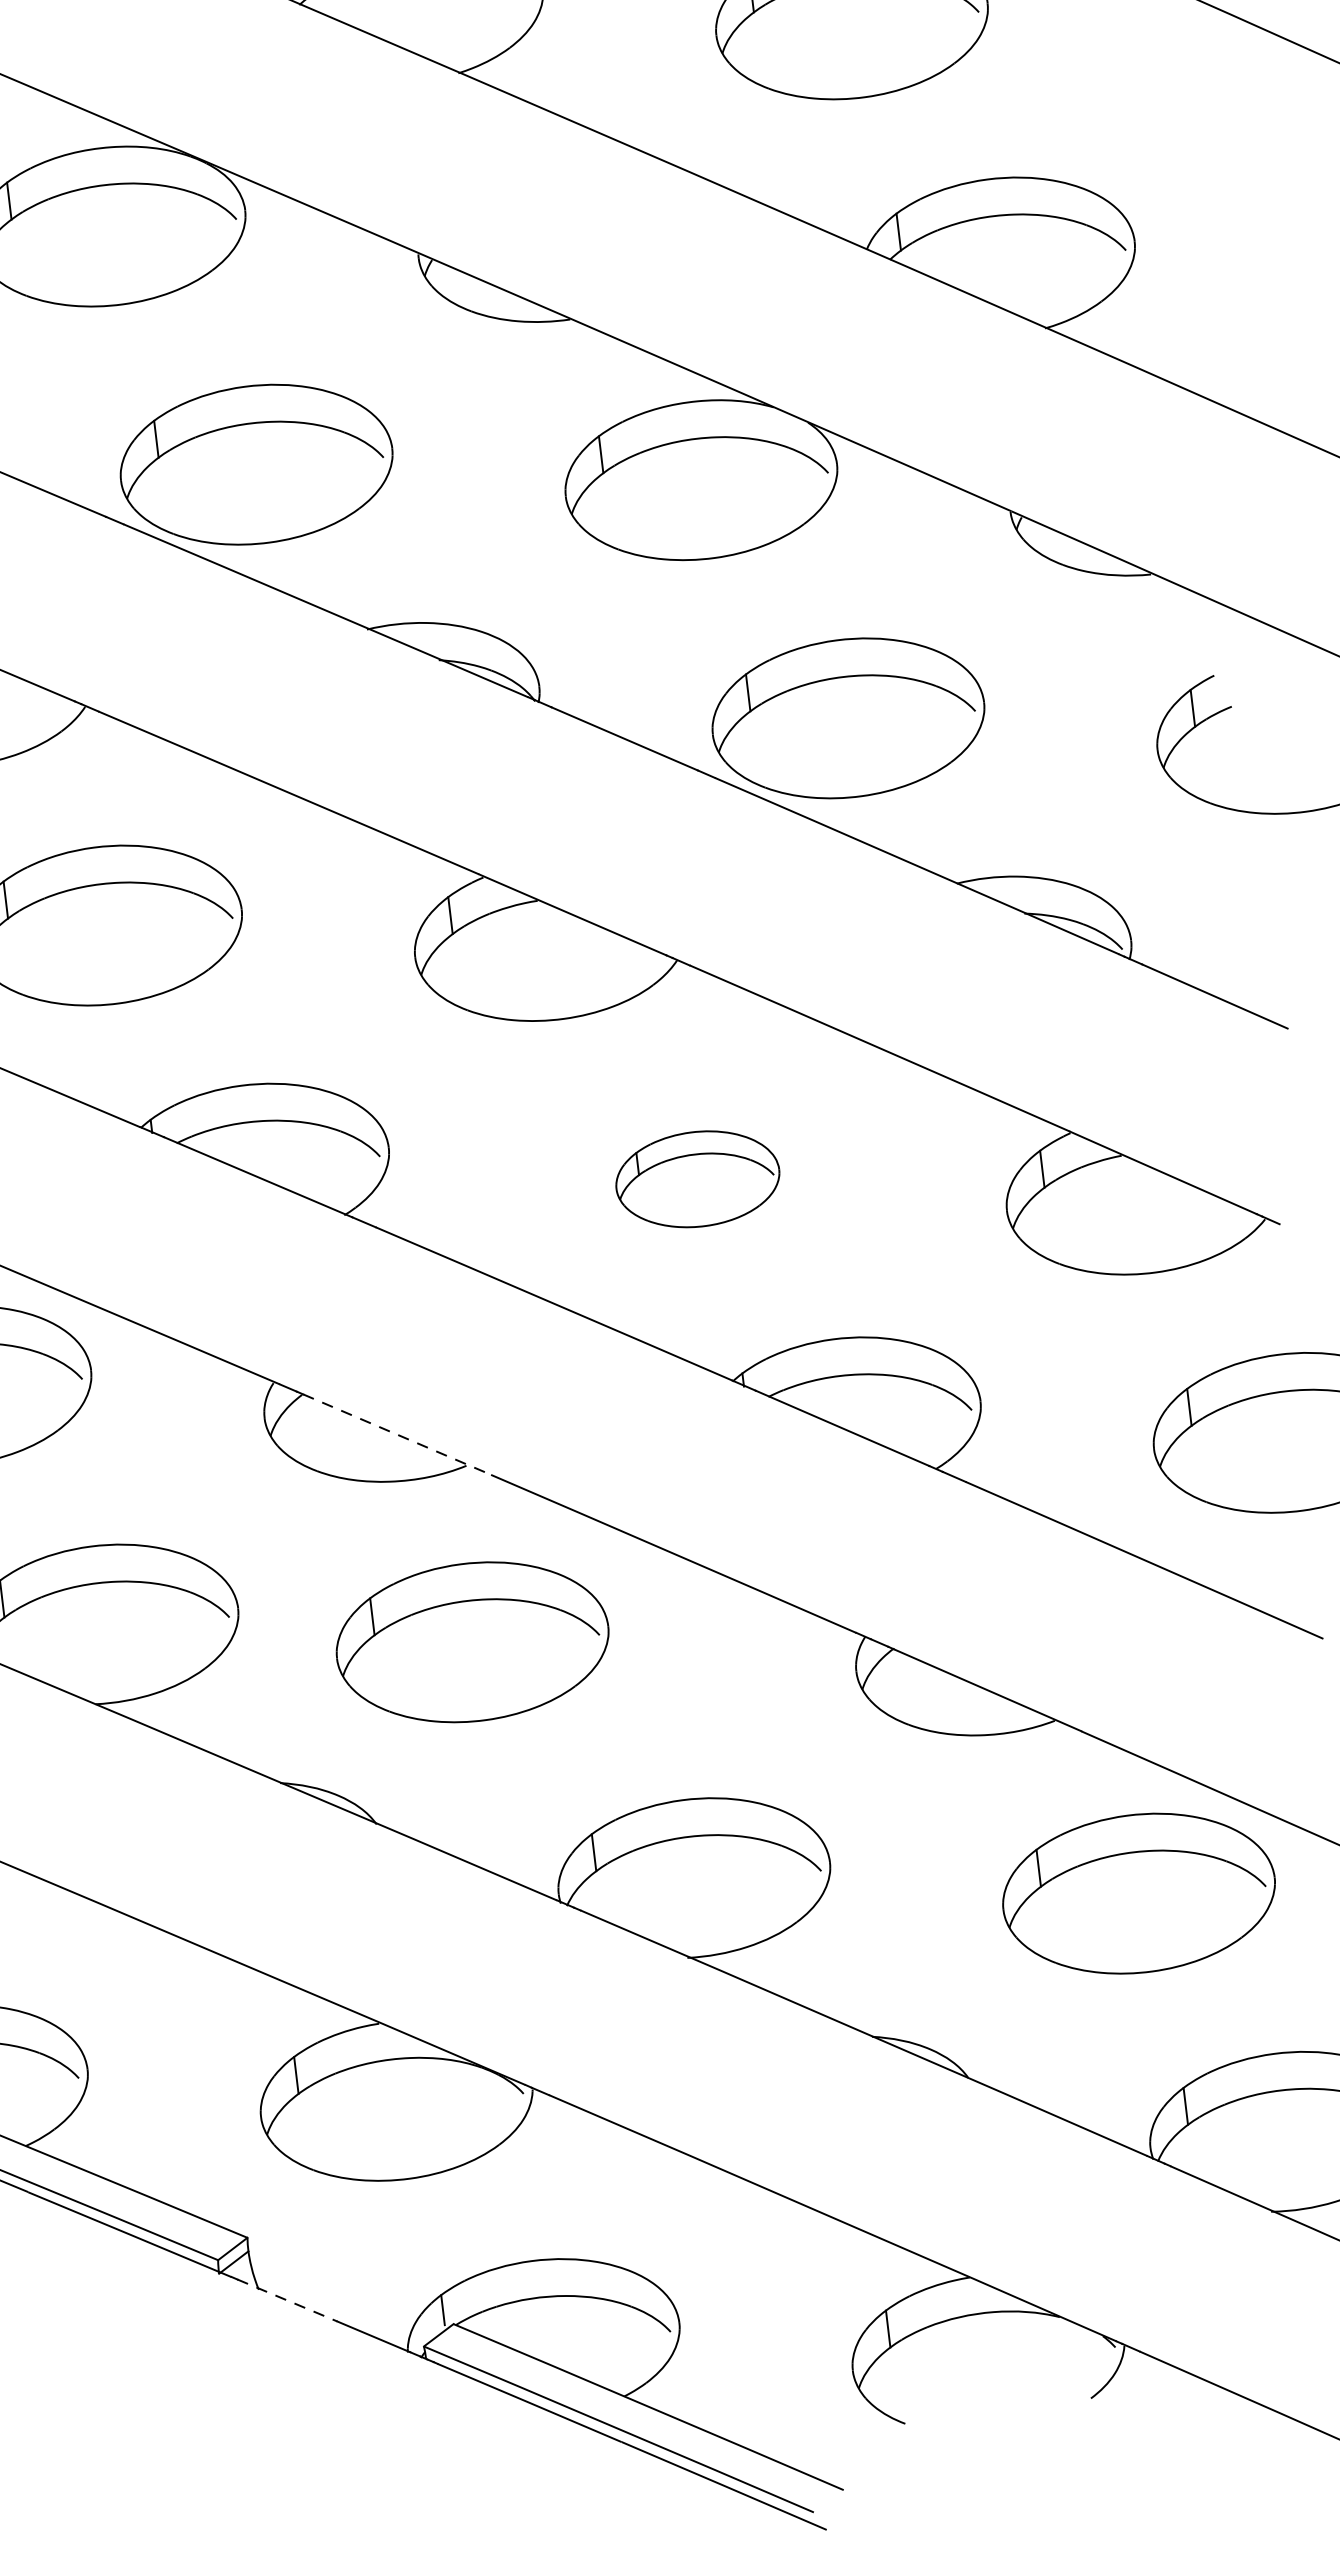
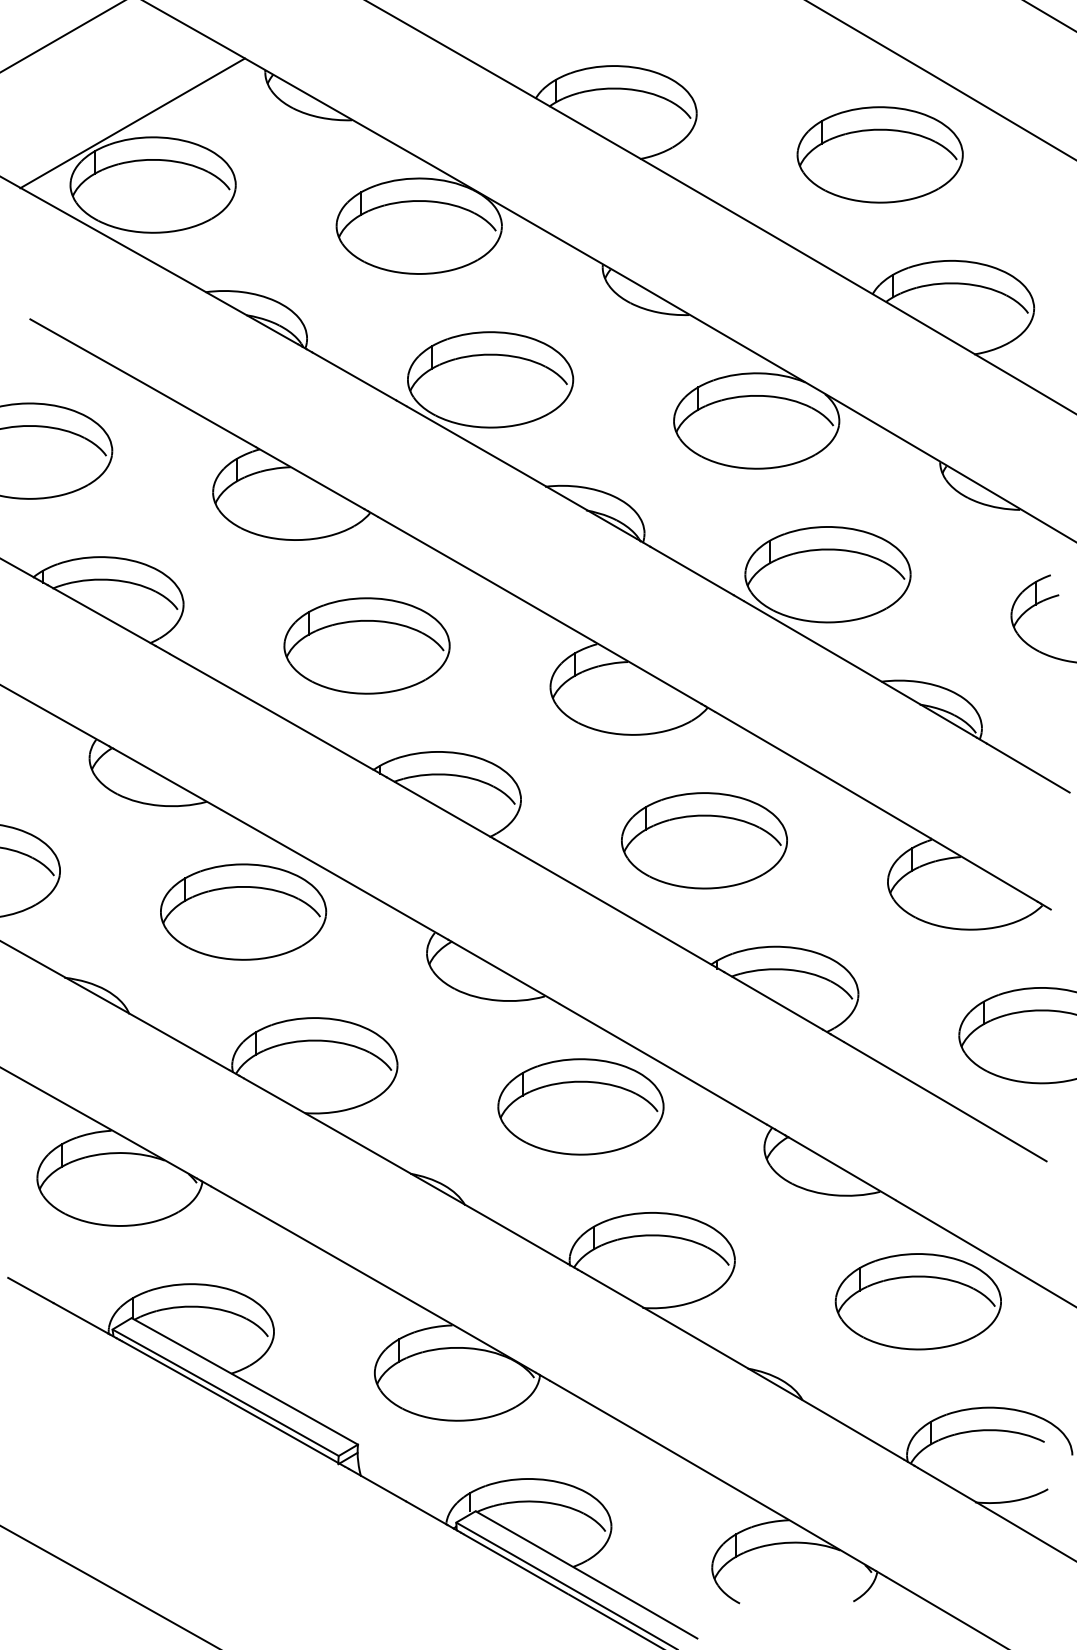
part: (697, 1178) -> (704, 840), size x1.67
line: (397, 1434) -> (505, 972), dashed -> solid
part: (471, 1641) -> (580, 1106), moved
line: (287, 2301) -> (377, 1485), dashed -> solid

